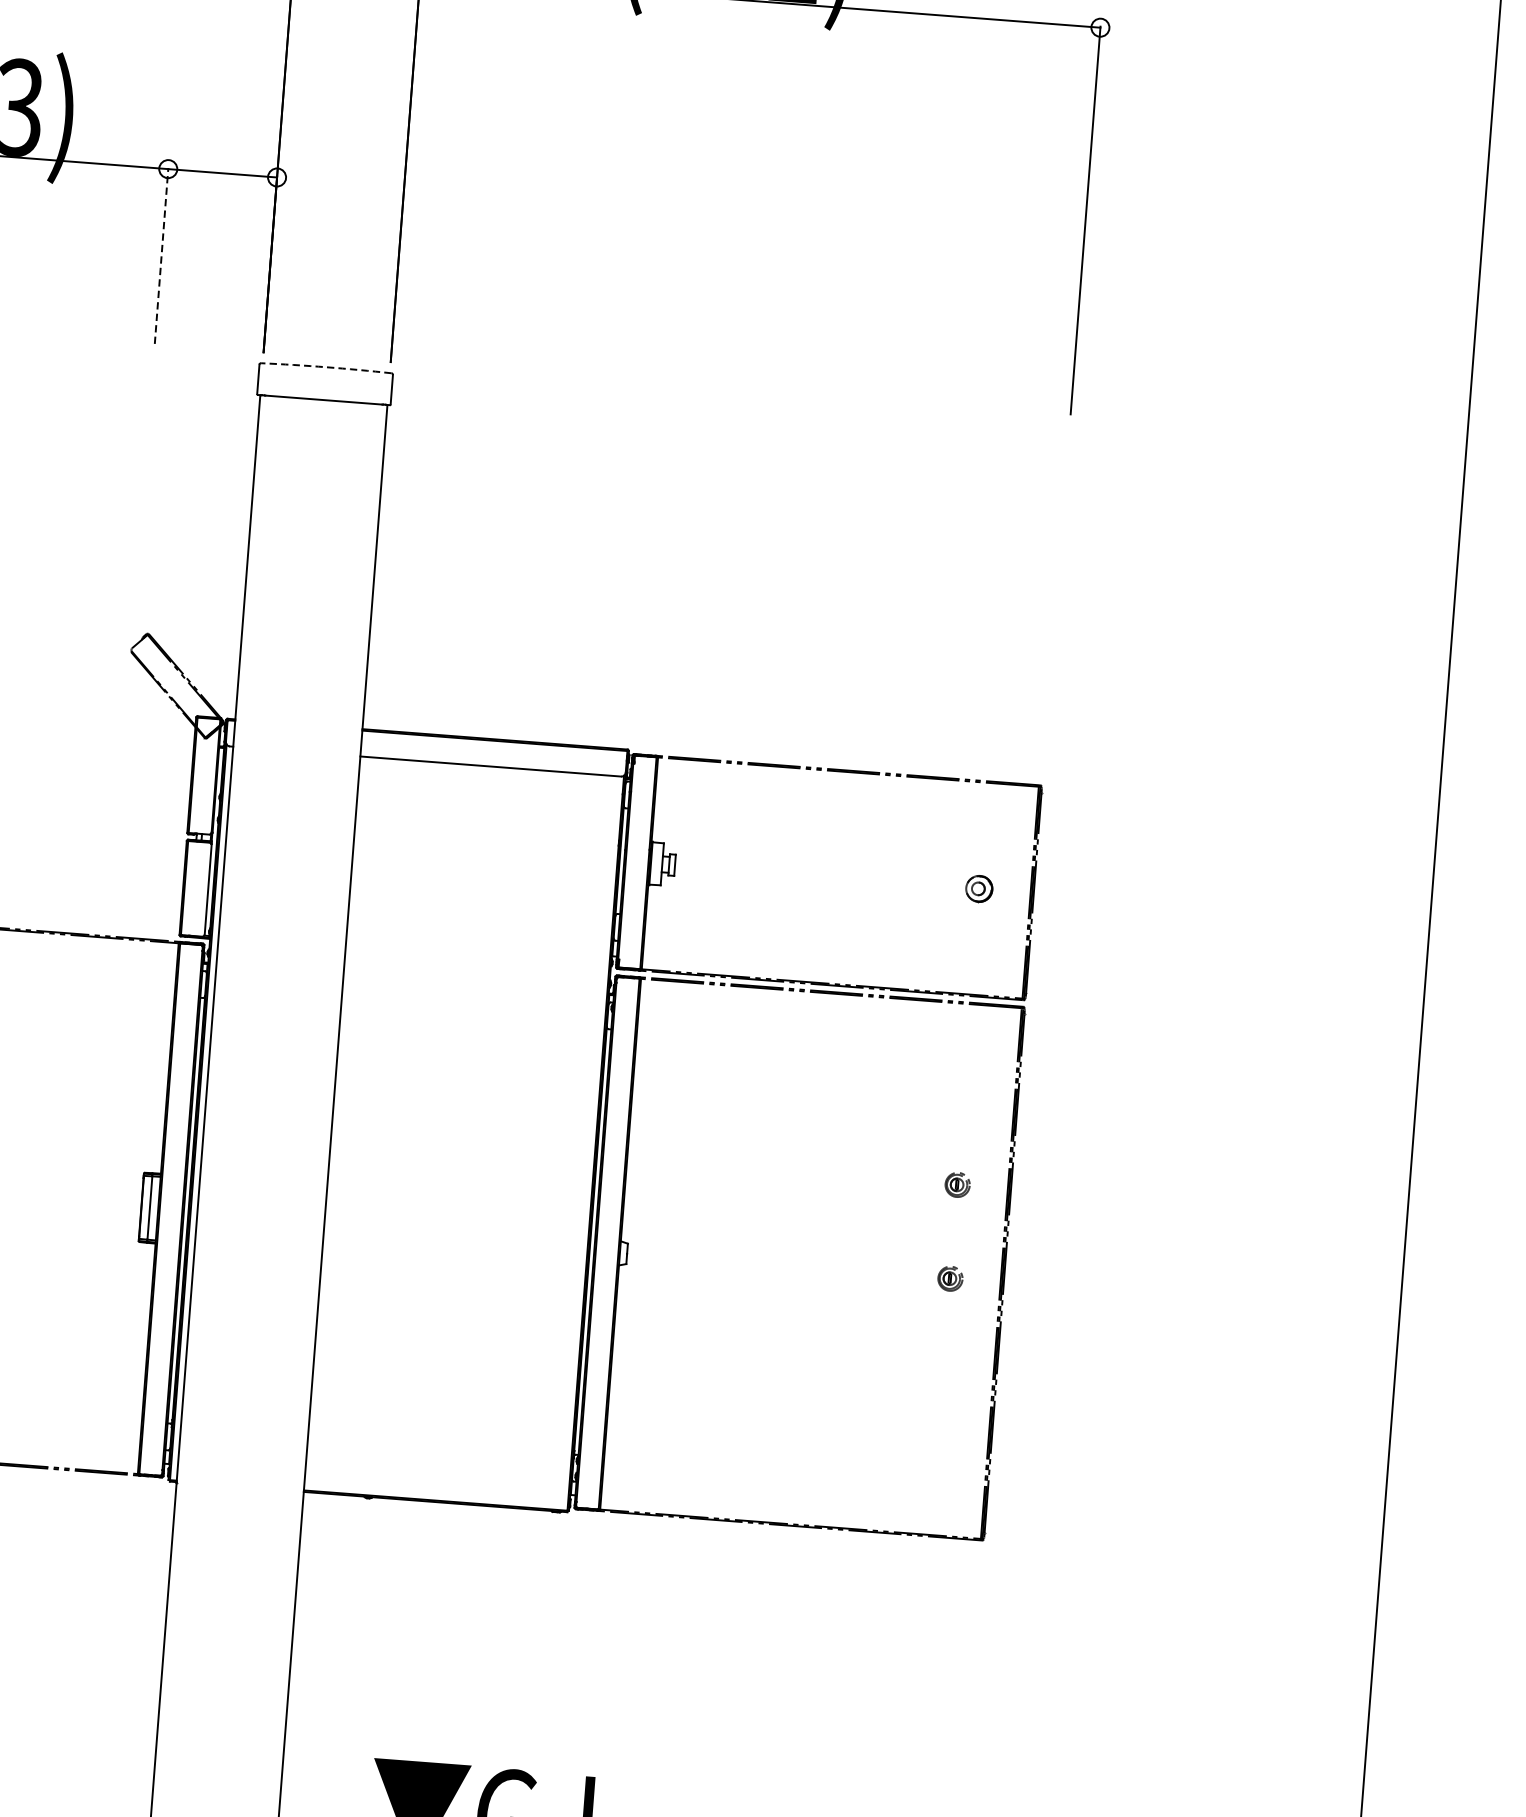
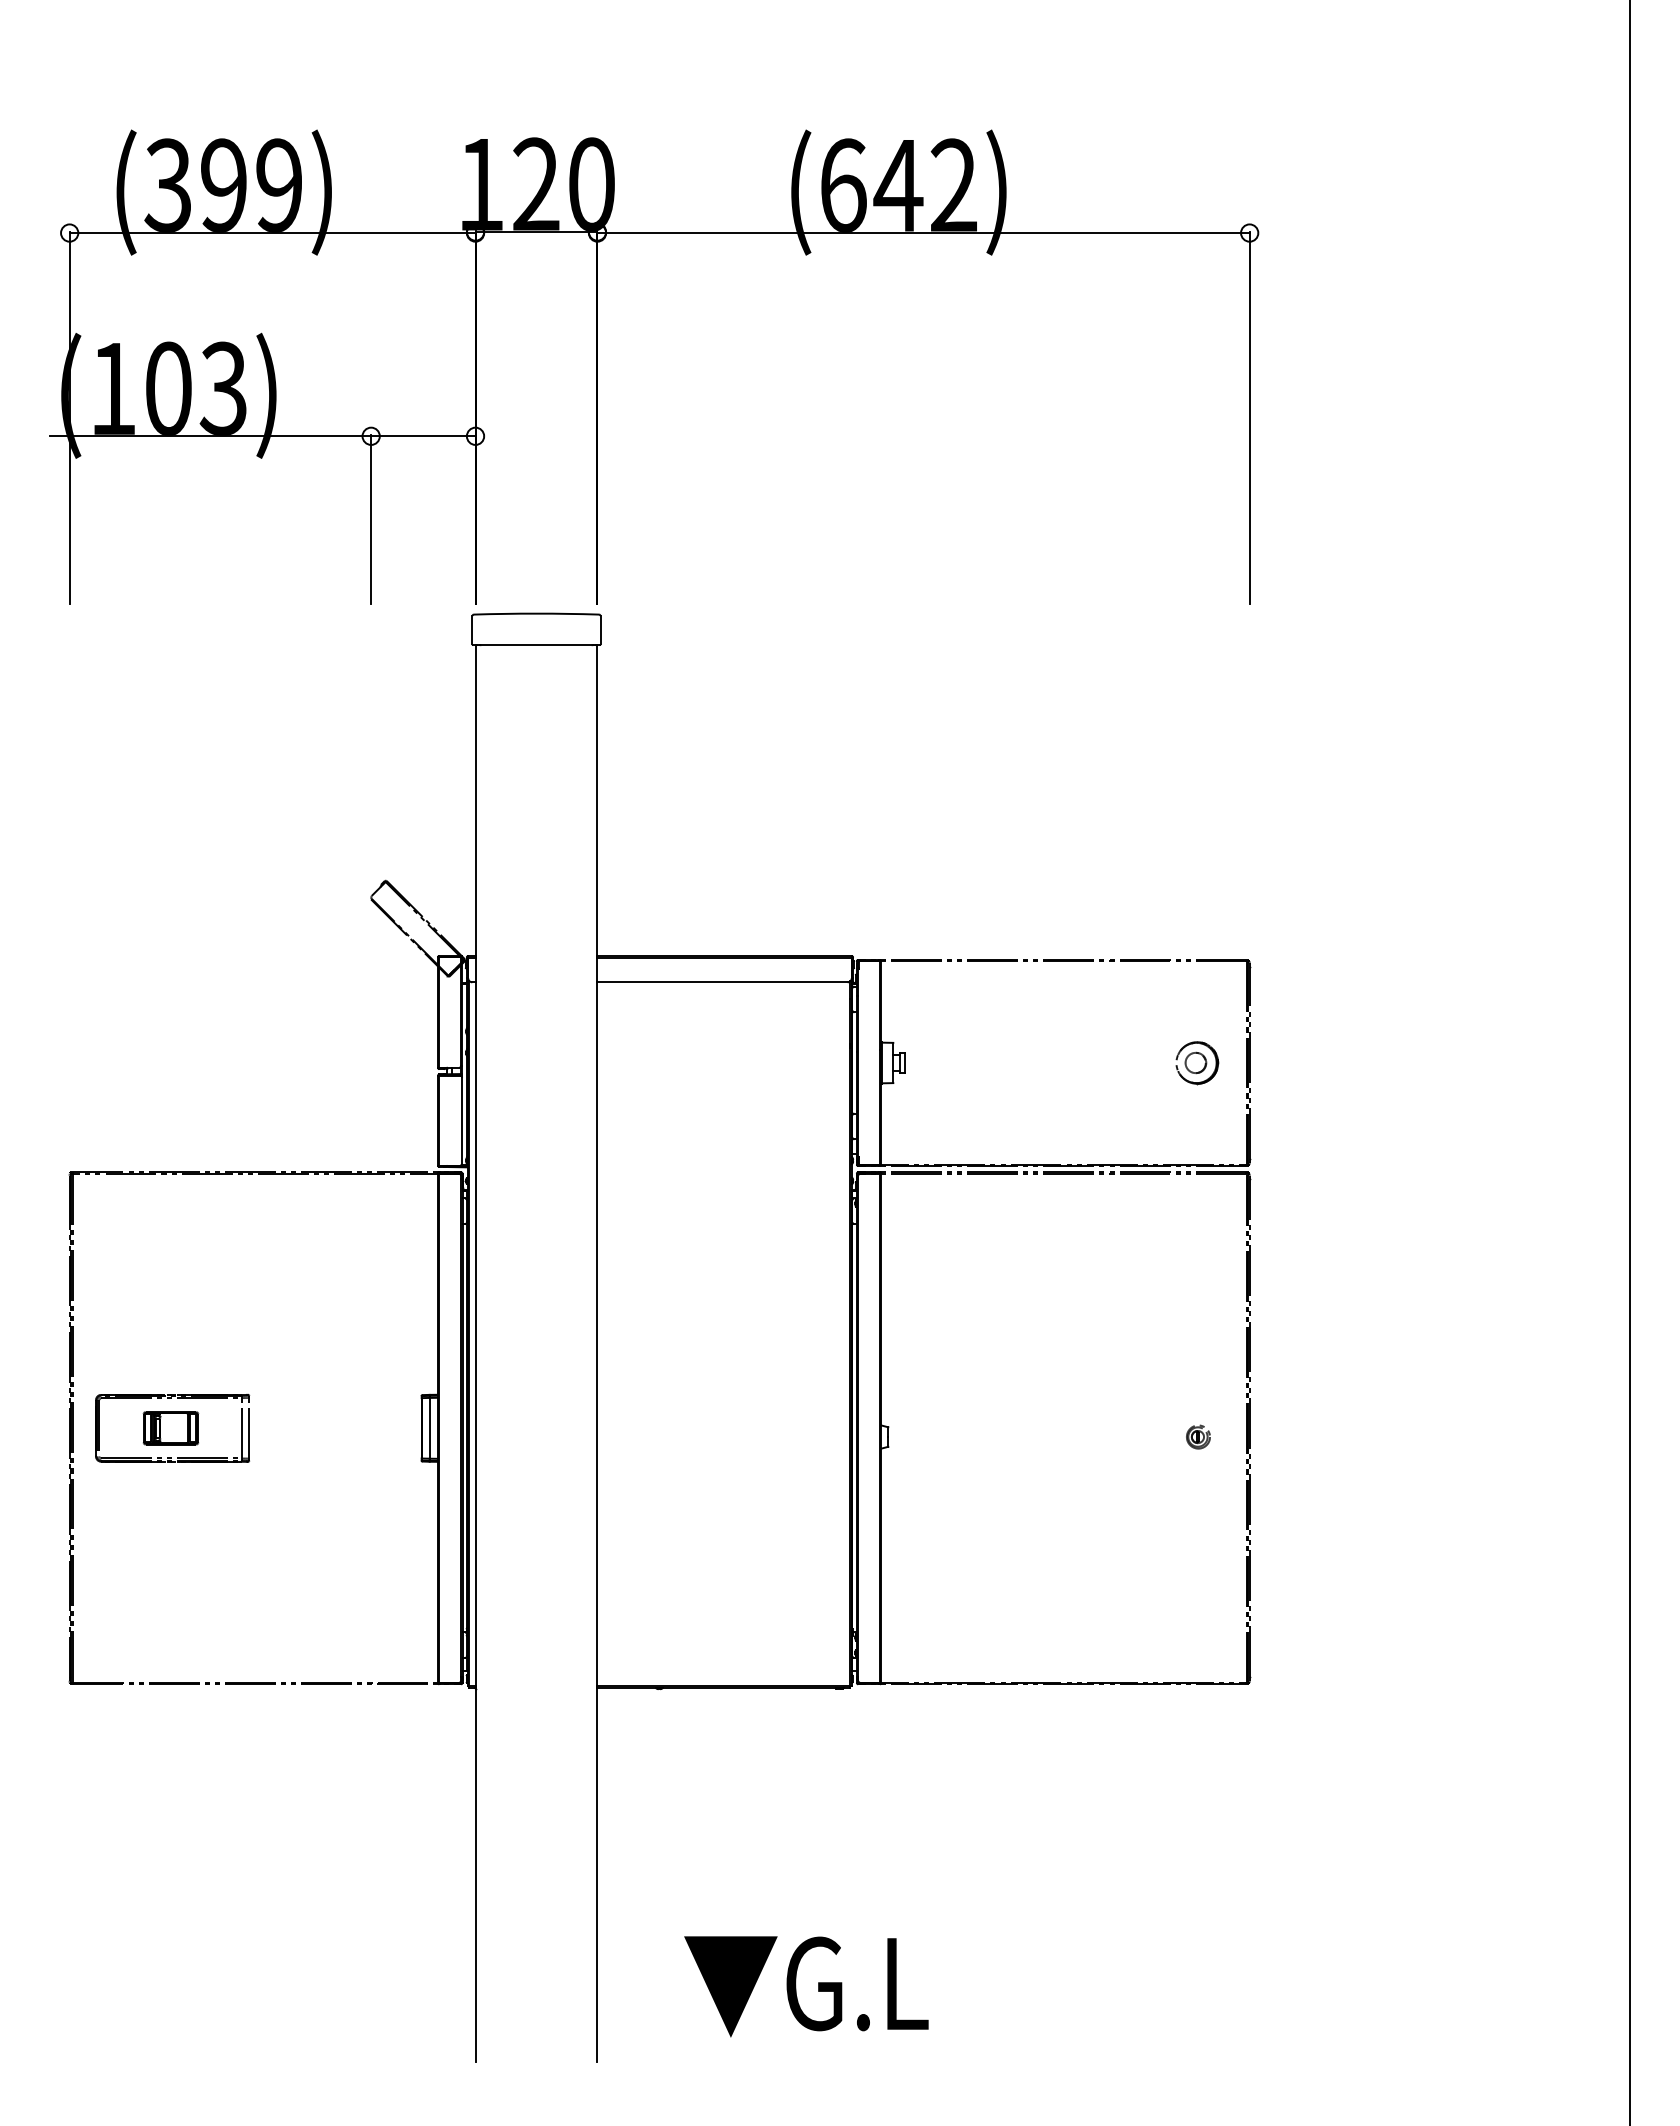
line: (161, 255) -> (371, 519), dashed -> solid
arc: (326, 367) -> (536, 613), dashed -> solid
part: (979, 889) -> (1197, 1063), size x1.67
part: (957, 1184) -> (1198, 1346), removed

